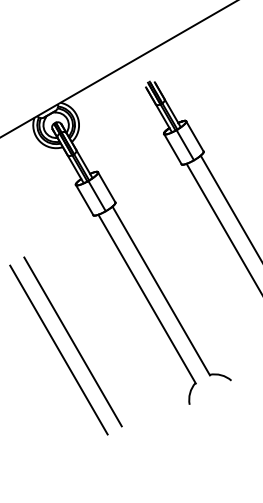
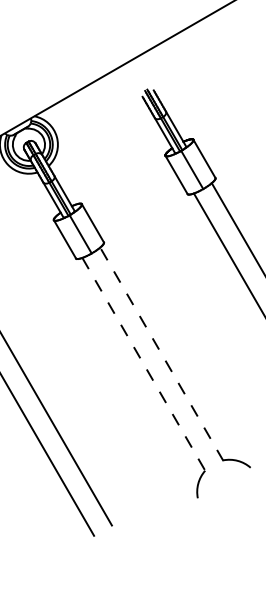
line: (161, 290) -> (162, 353), solid -> dashed
line: (147, 299) -> (144, 365), solid -> dashed

